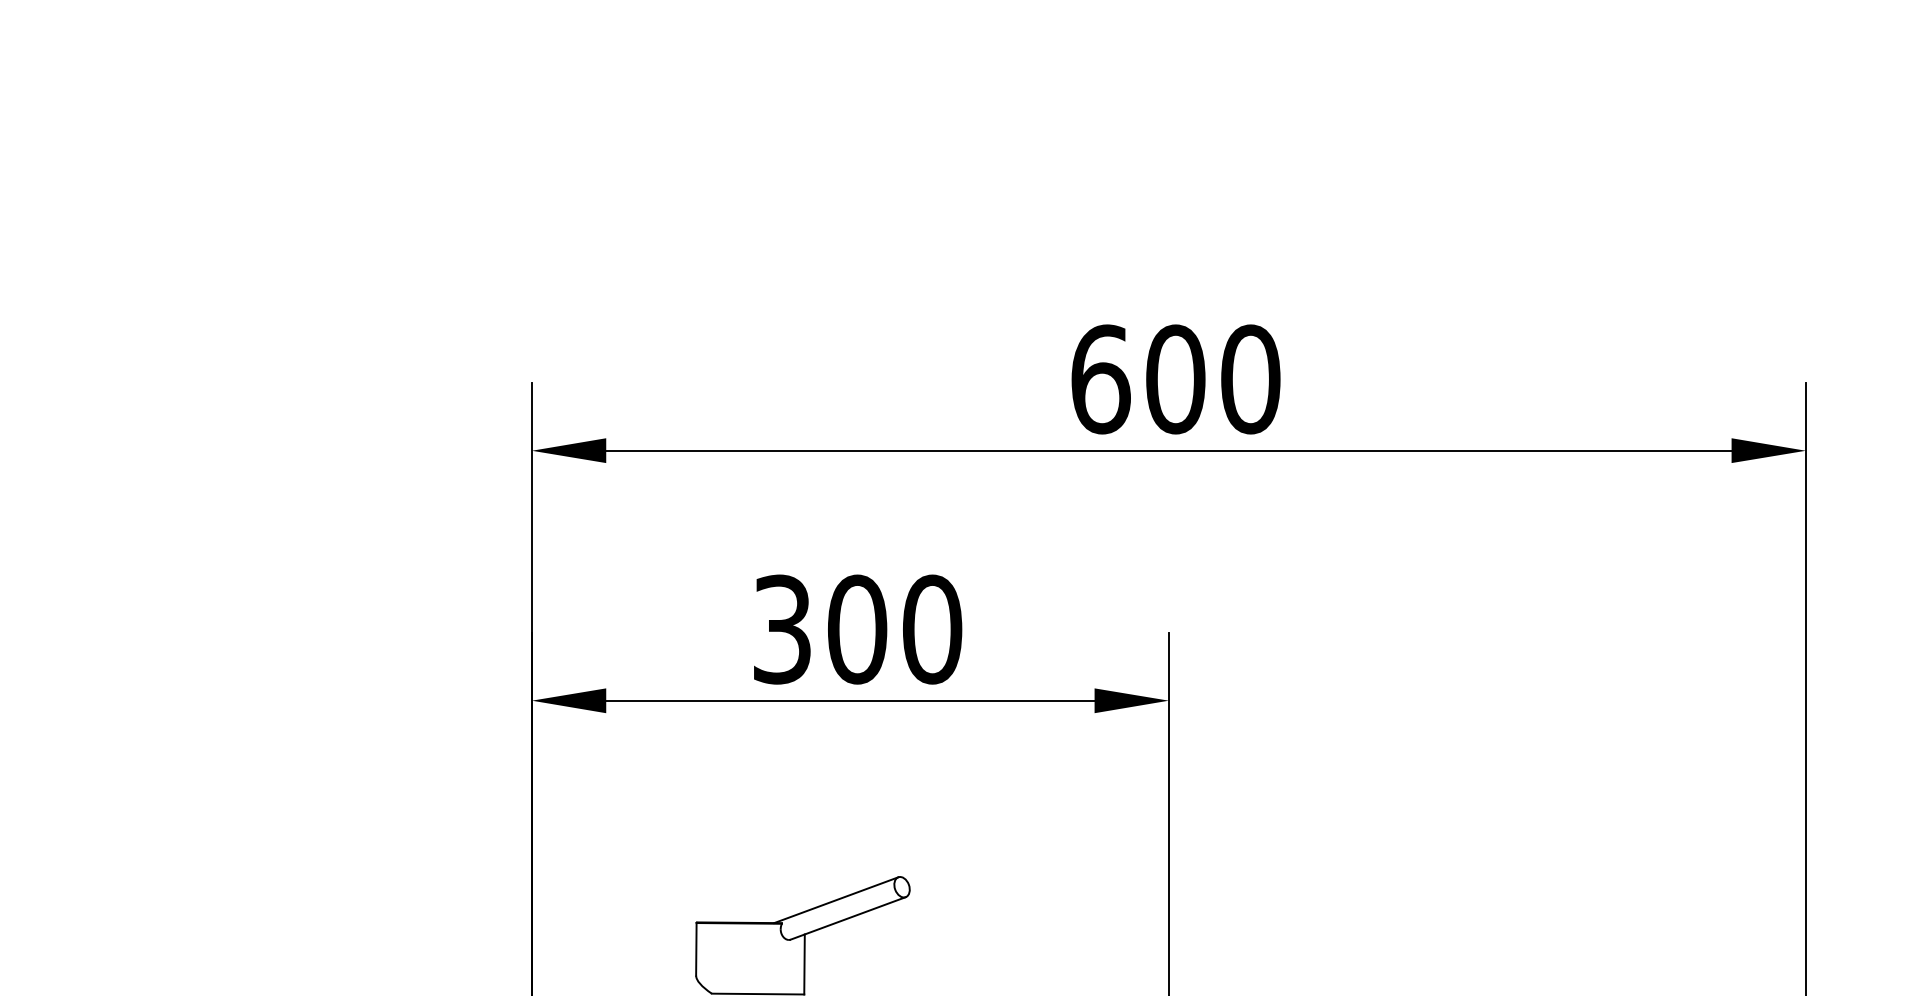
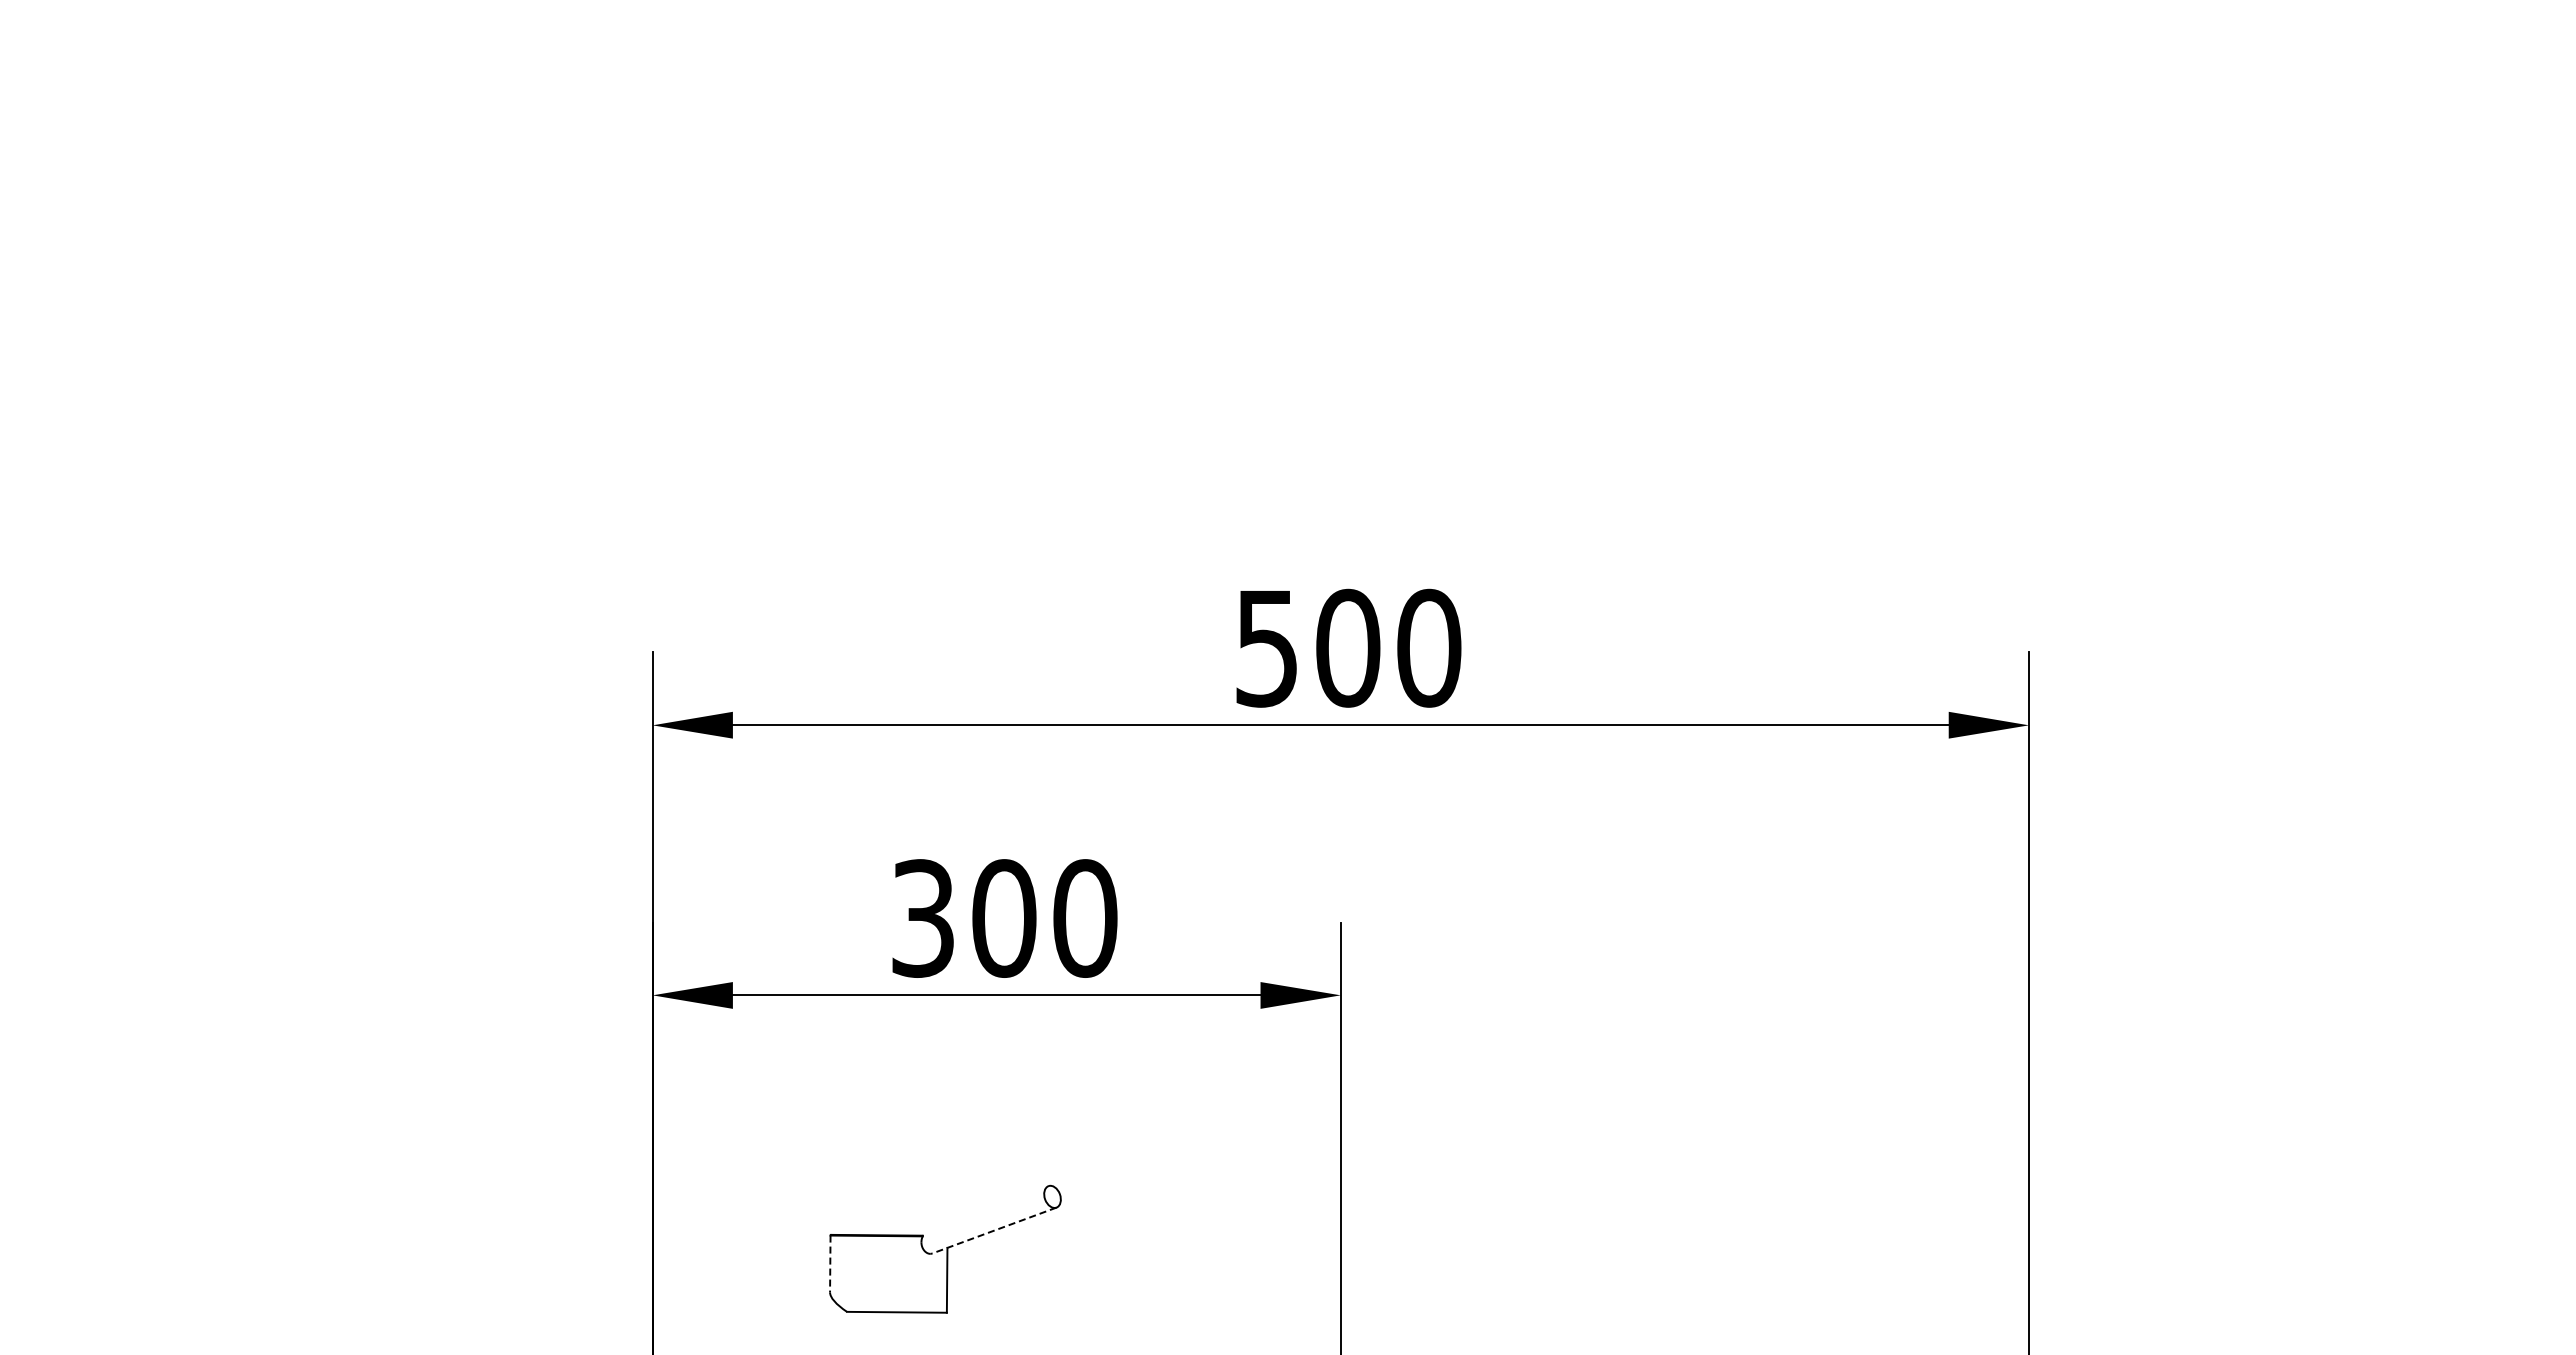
text: (1101, 378) -> (1267, 647), 600 -> 500
line: (836, 899) -> (981, 1210), removed
line: (847, 918) -> (993, 1230), solid -> dashed
line: (696, 949) -> (830, 1264), solid -> dashed

